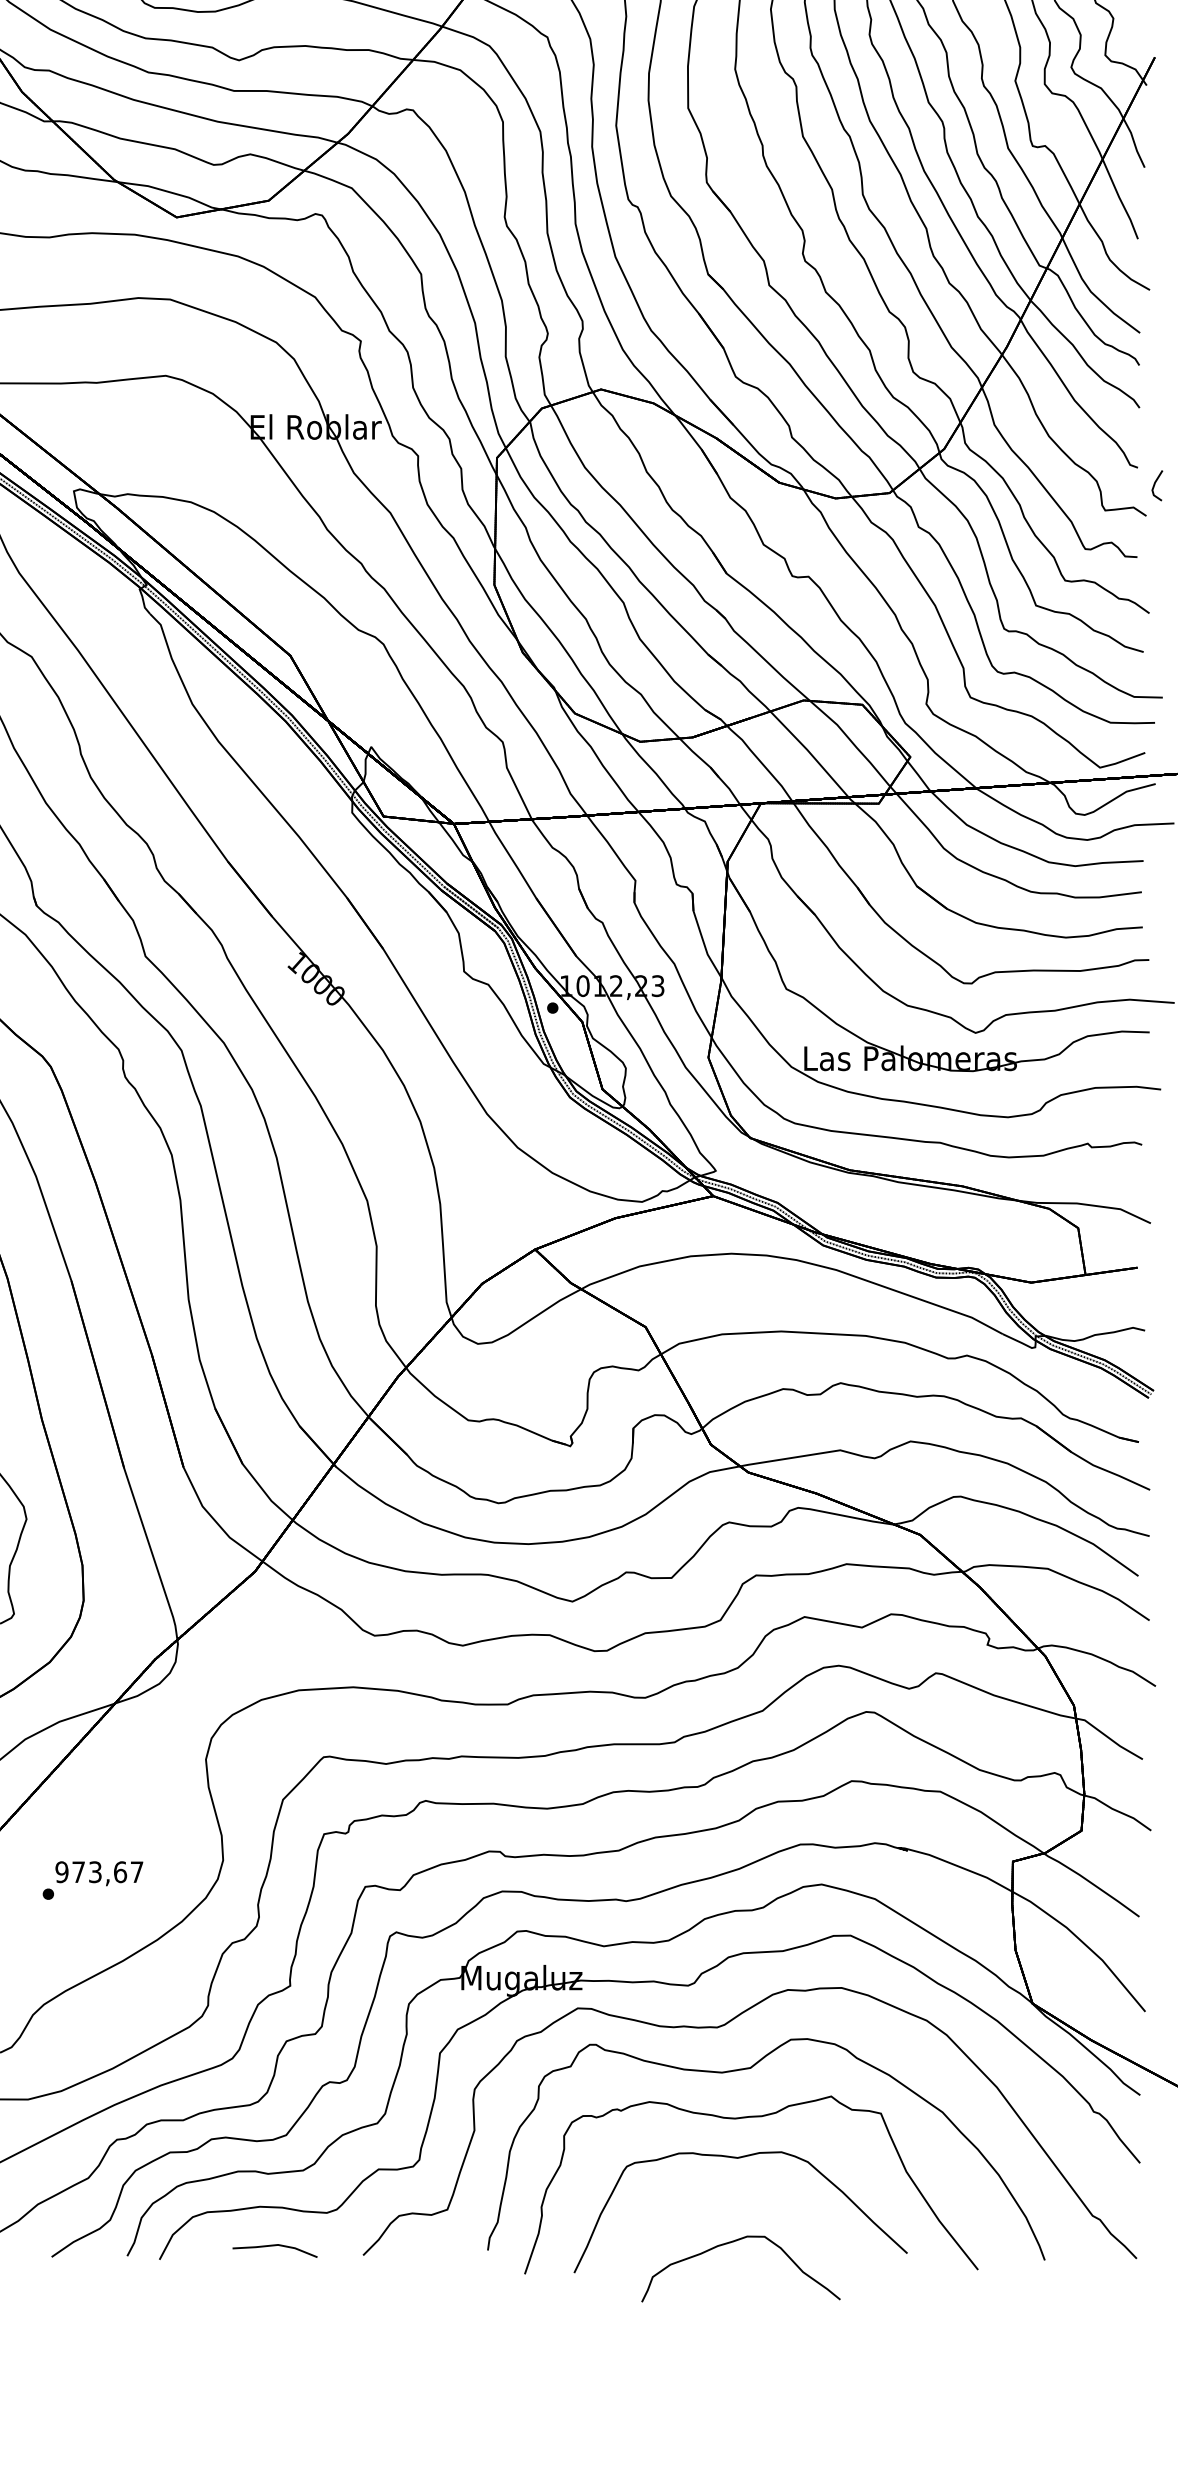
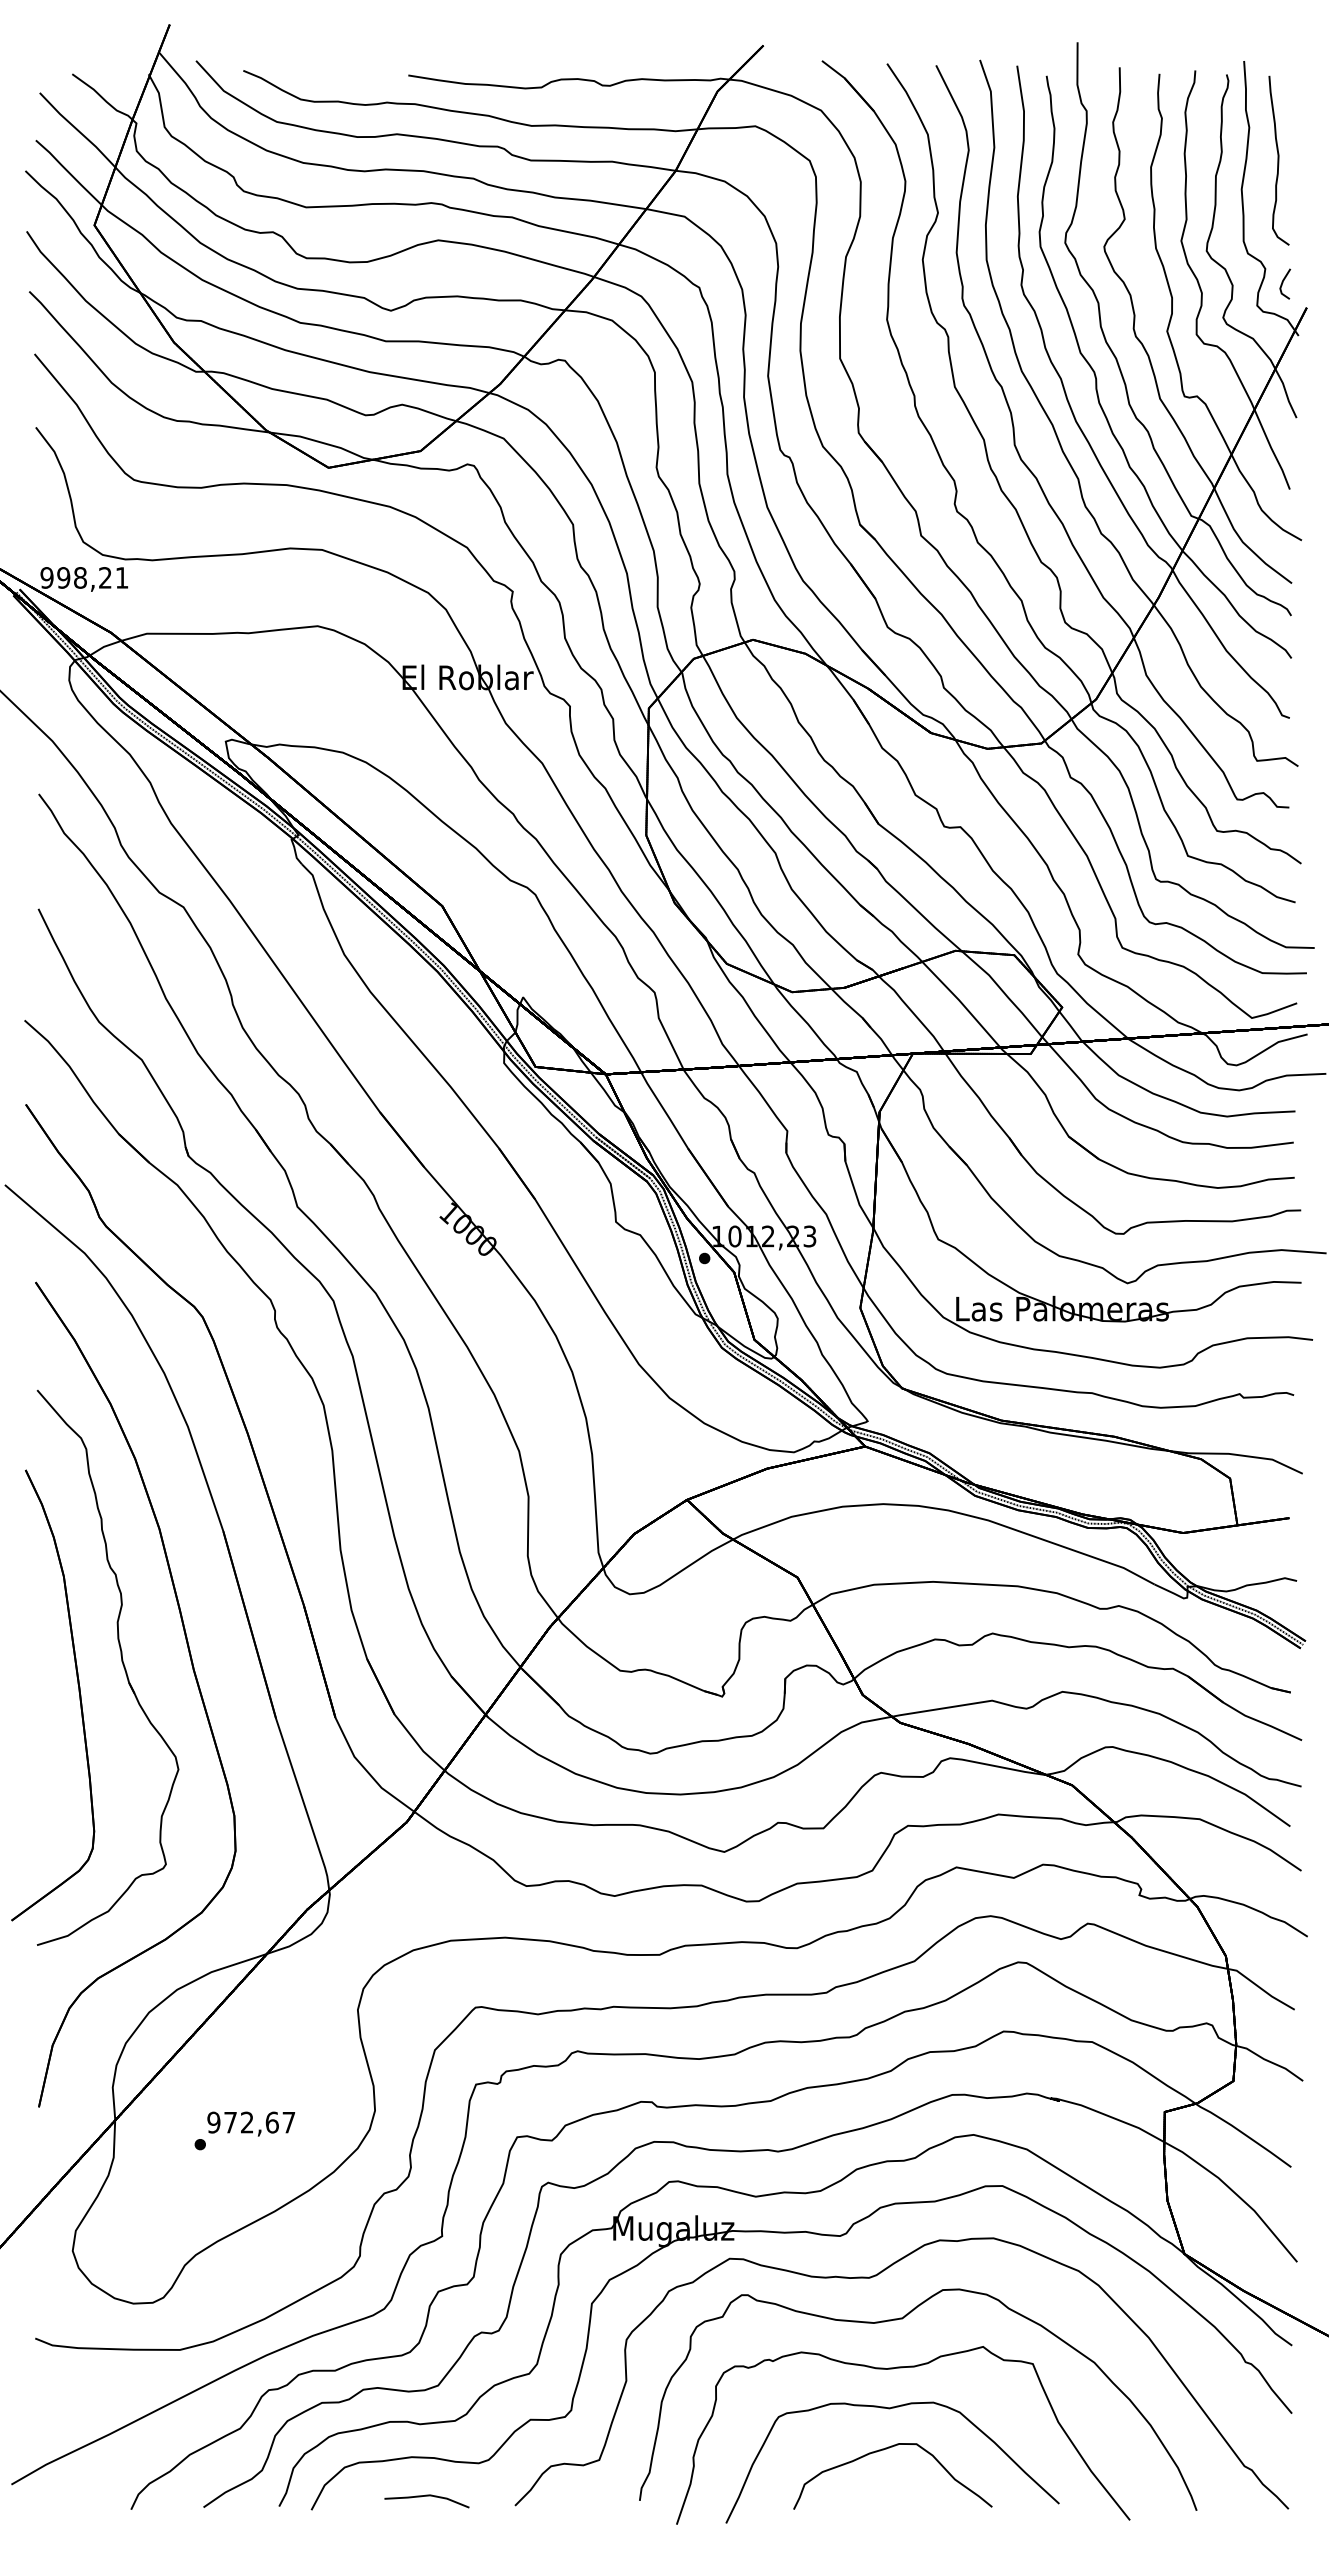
line: (1155, 485) -> (1283, 283), moved
text: (95, 1872) -> (247, 2122), 973,67 -> 972,67
part: (731, 2243) -> (883, 2450), moved

